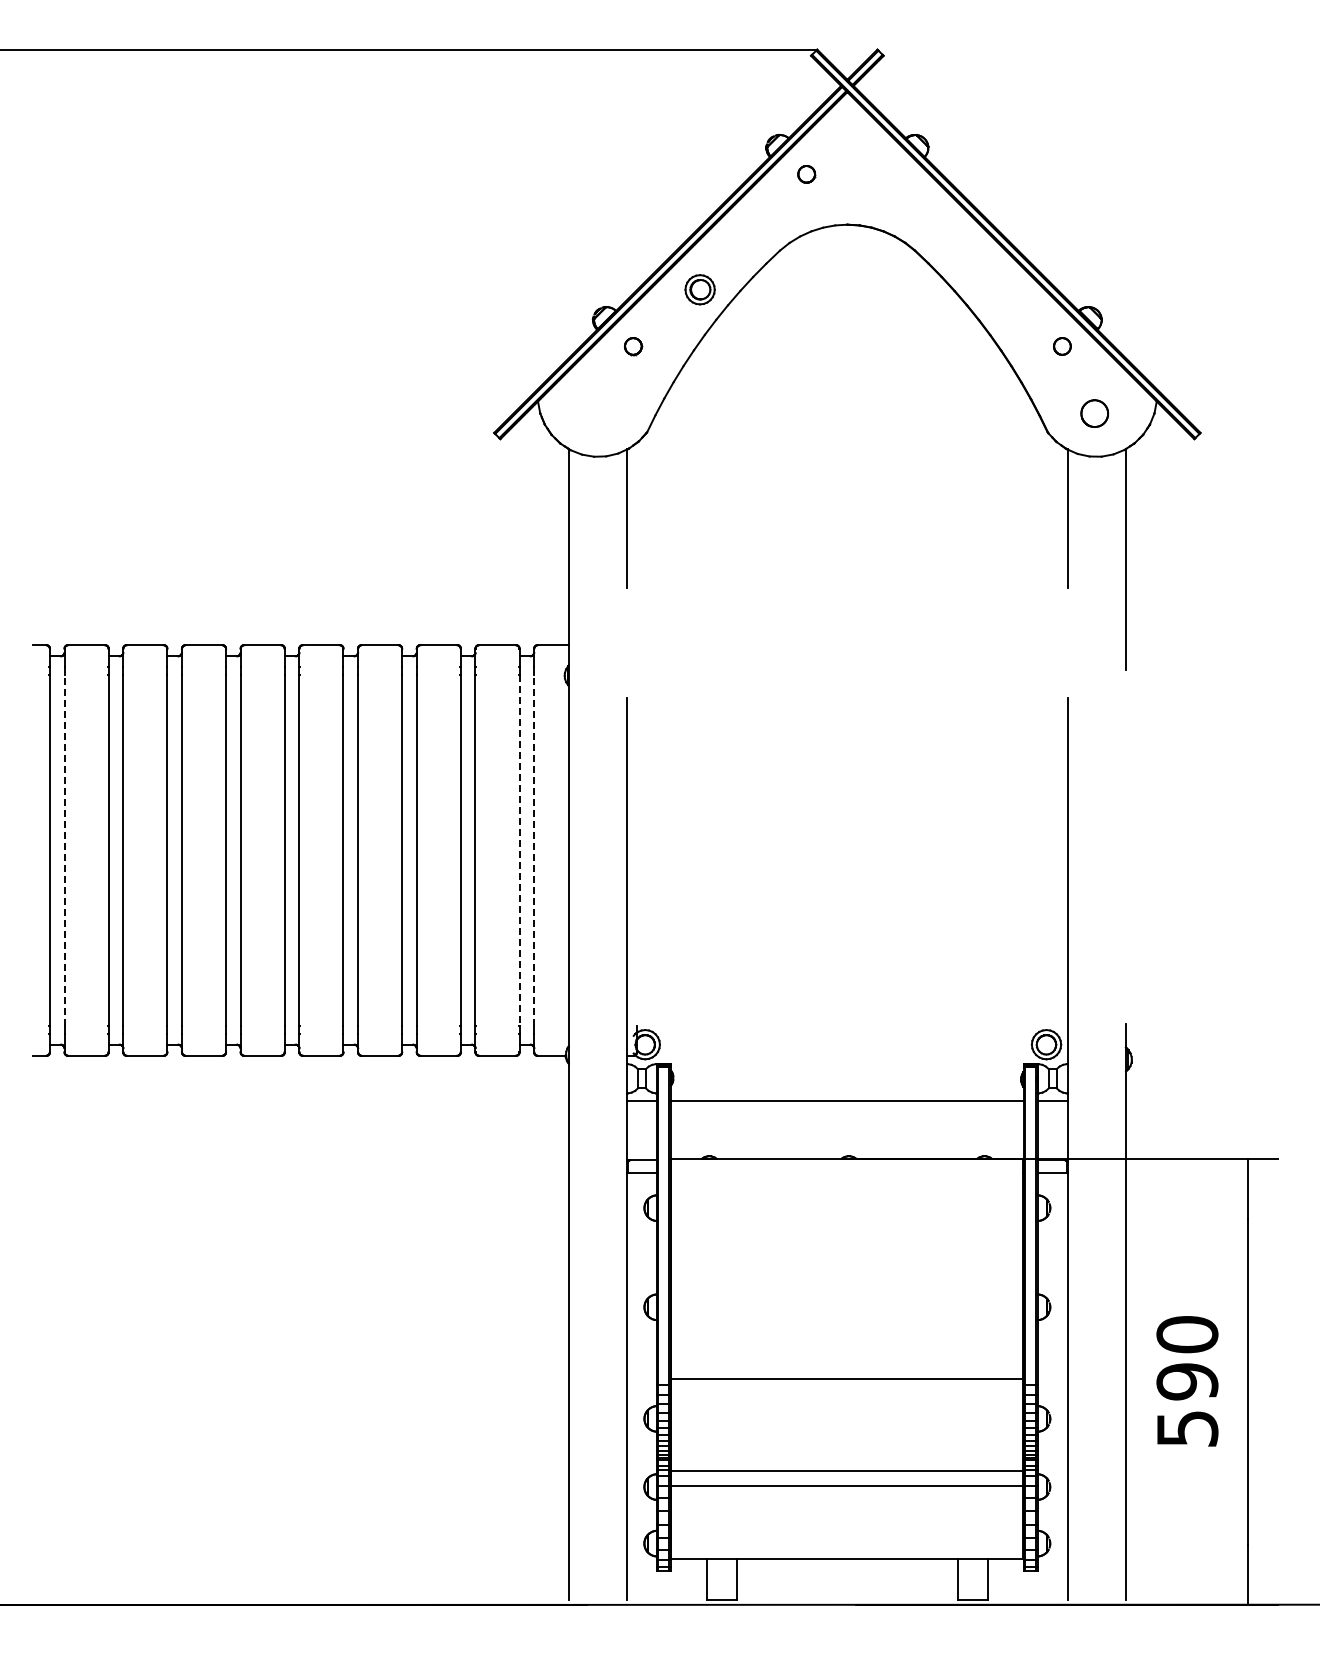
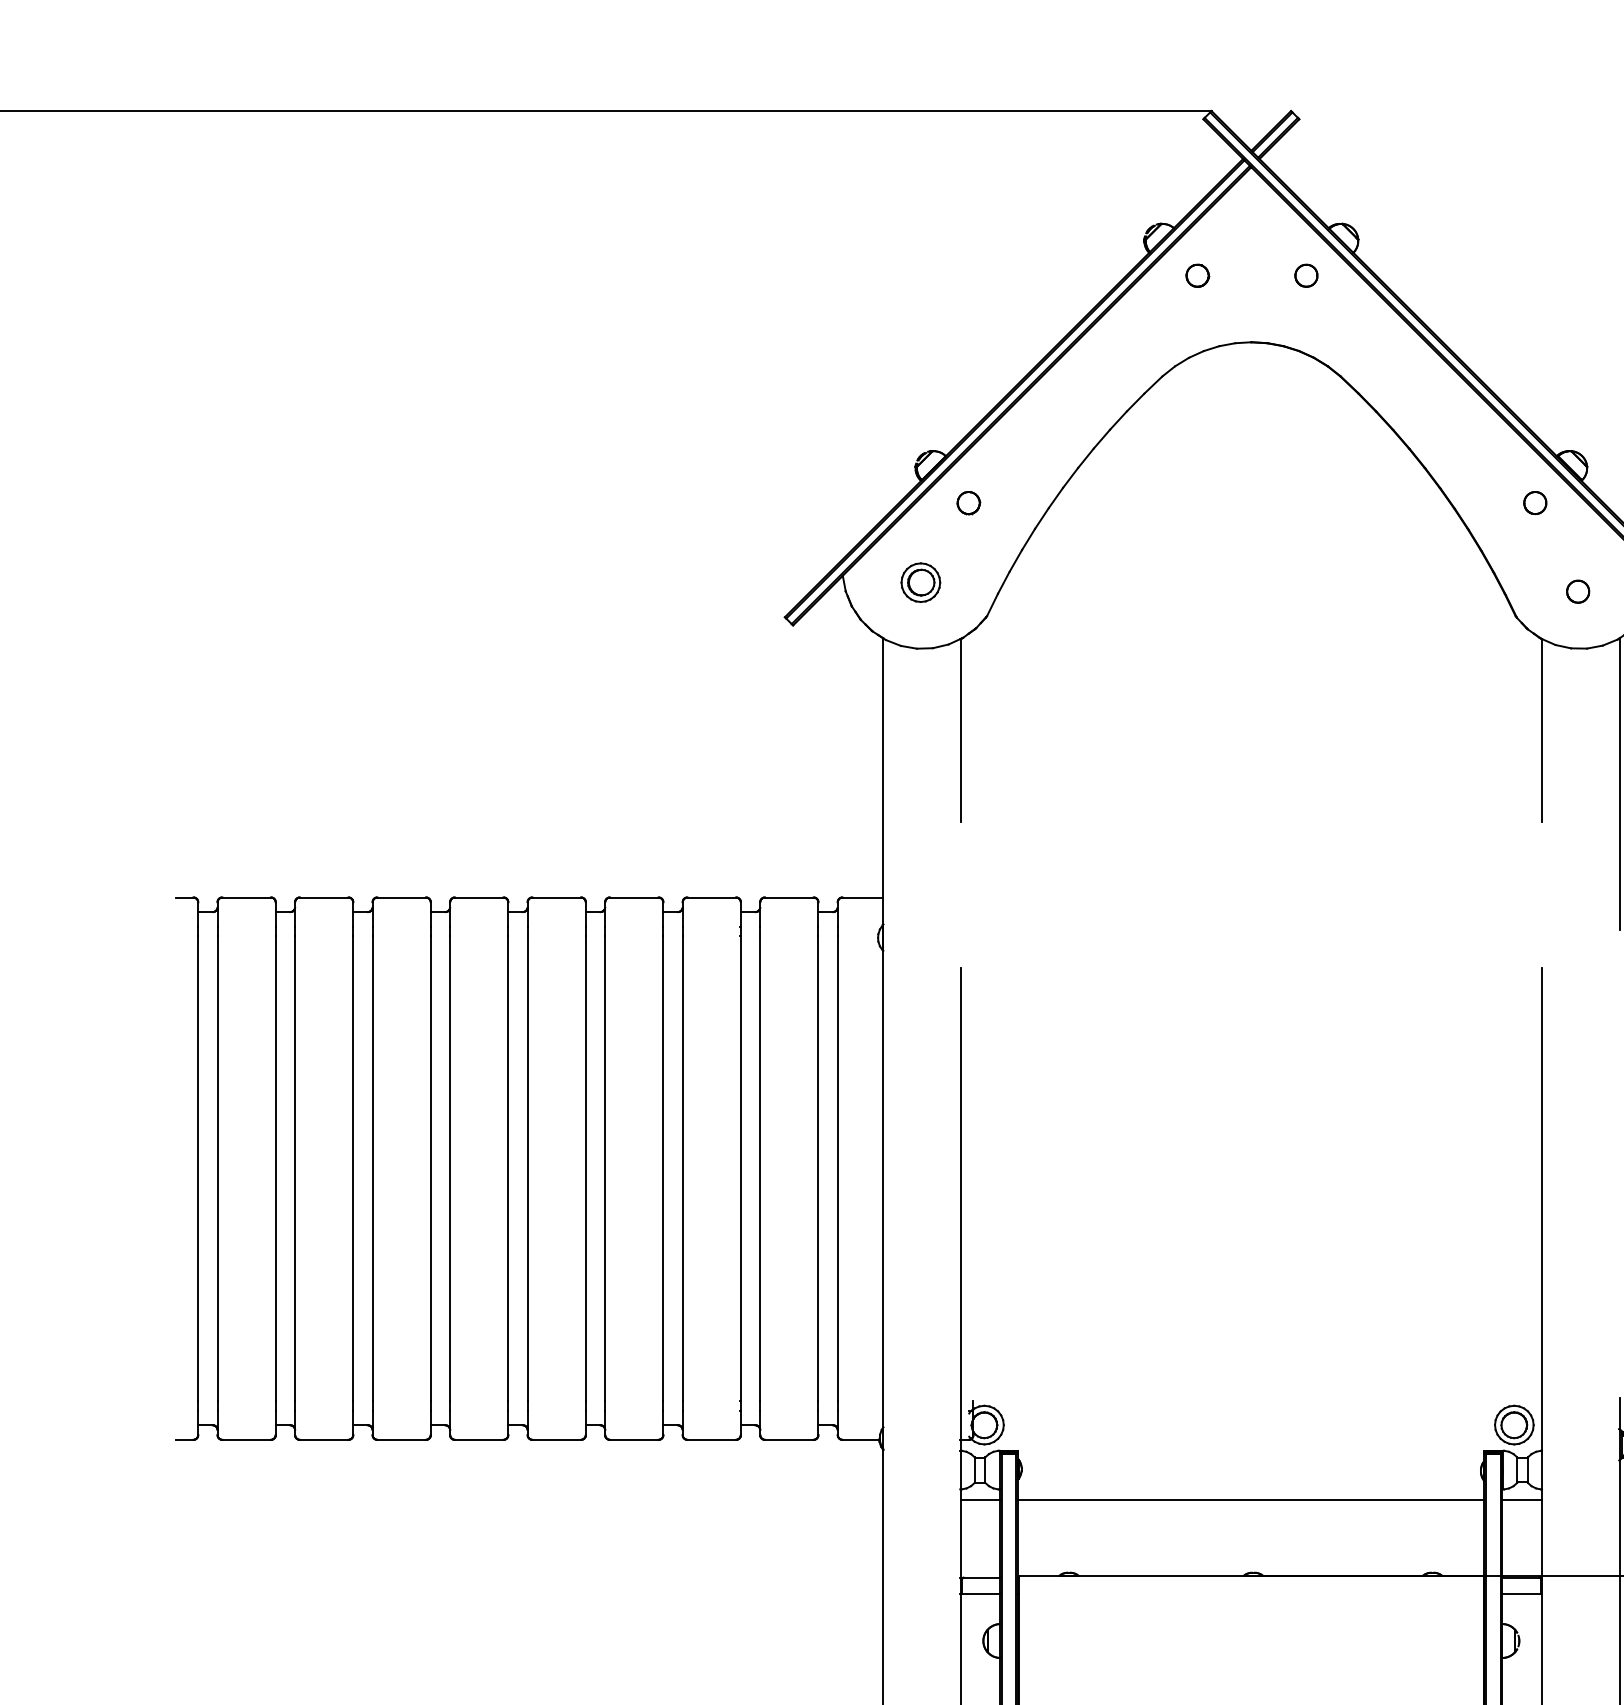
part: (888, 174) -> (1305, 275), added
part: (699, 289) -> (920, 582), moved
part: (1094, 413) -> (1577, 591), size x0.62
line: (64, 850) -> (217, 1168), dashed -> solid
line: (519, 850) -> (818, 1168), dashed -> solid
line: (534, 850) -> (838, 1168), dashed -> solid

